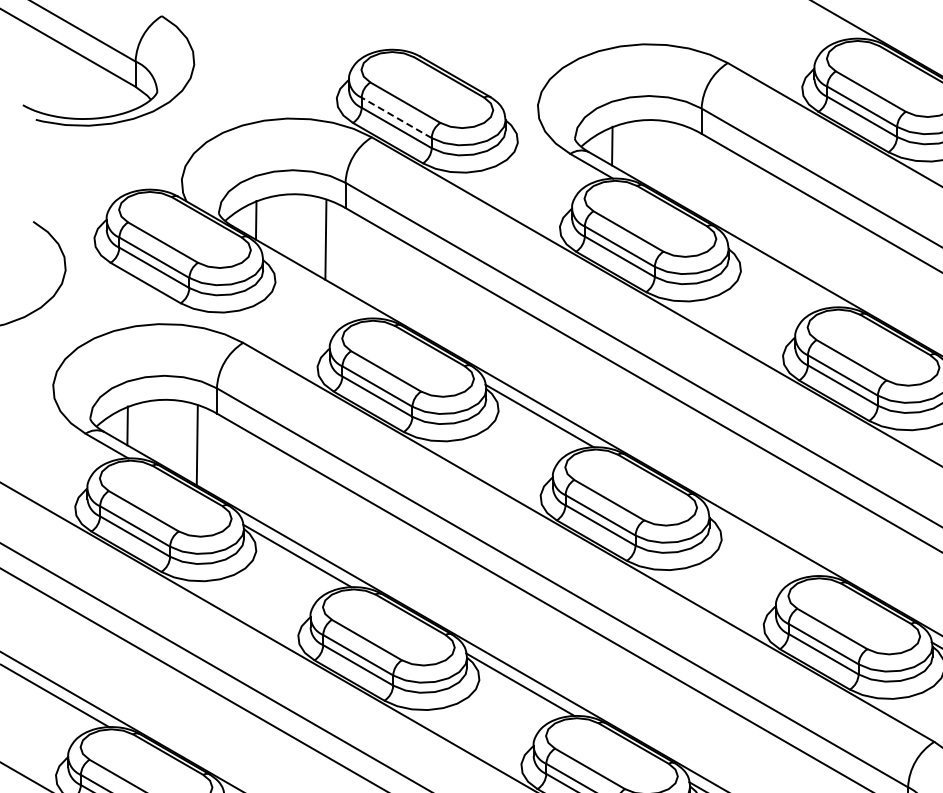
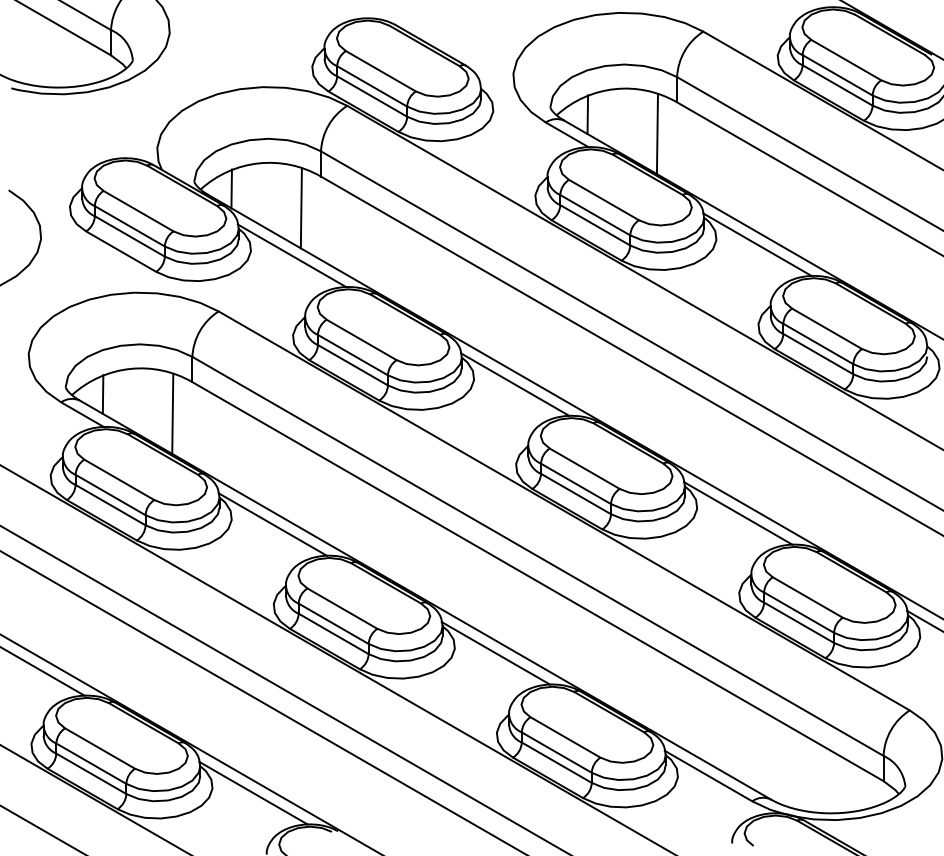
line: (396, 117) -> (371, 86), dashed -> solid
line: (681, 165) -> (656, 134), added
line: (782, 275) -> (757, 244), added
line: (316, 286) -> (291, 255), added
line: (763, 544) -> (738, 513), added

